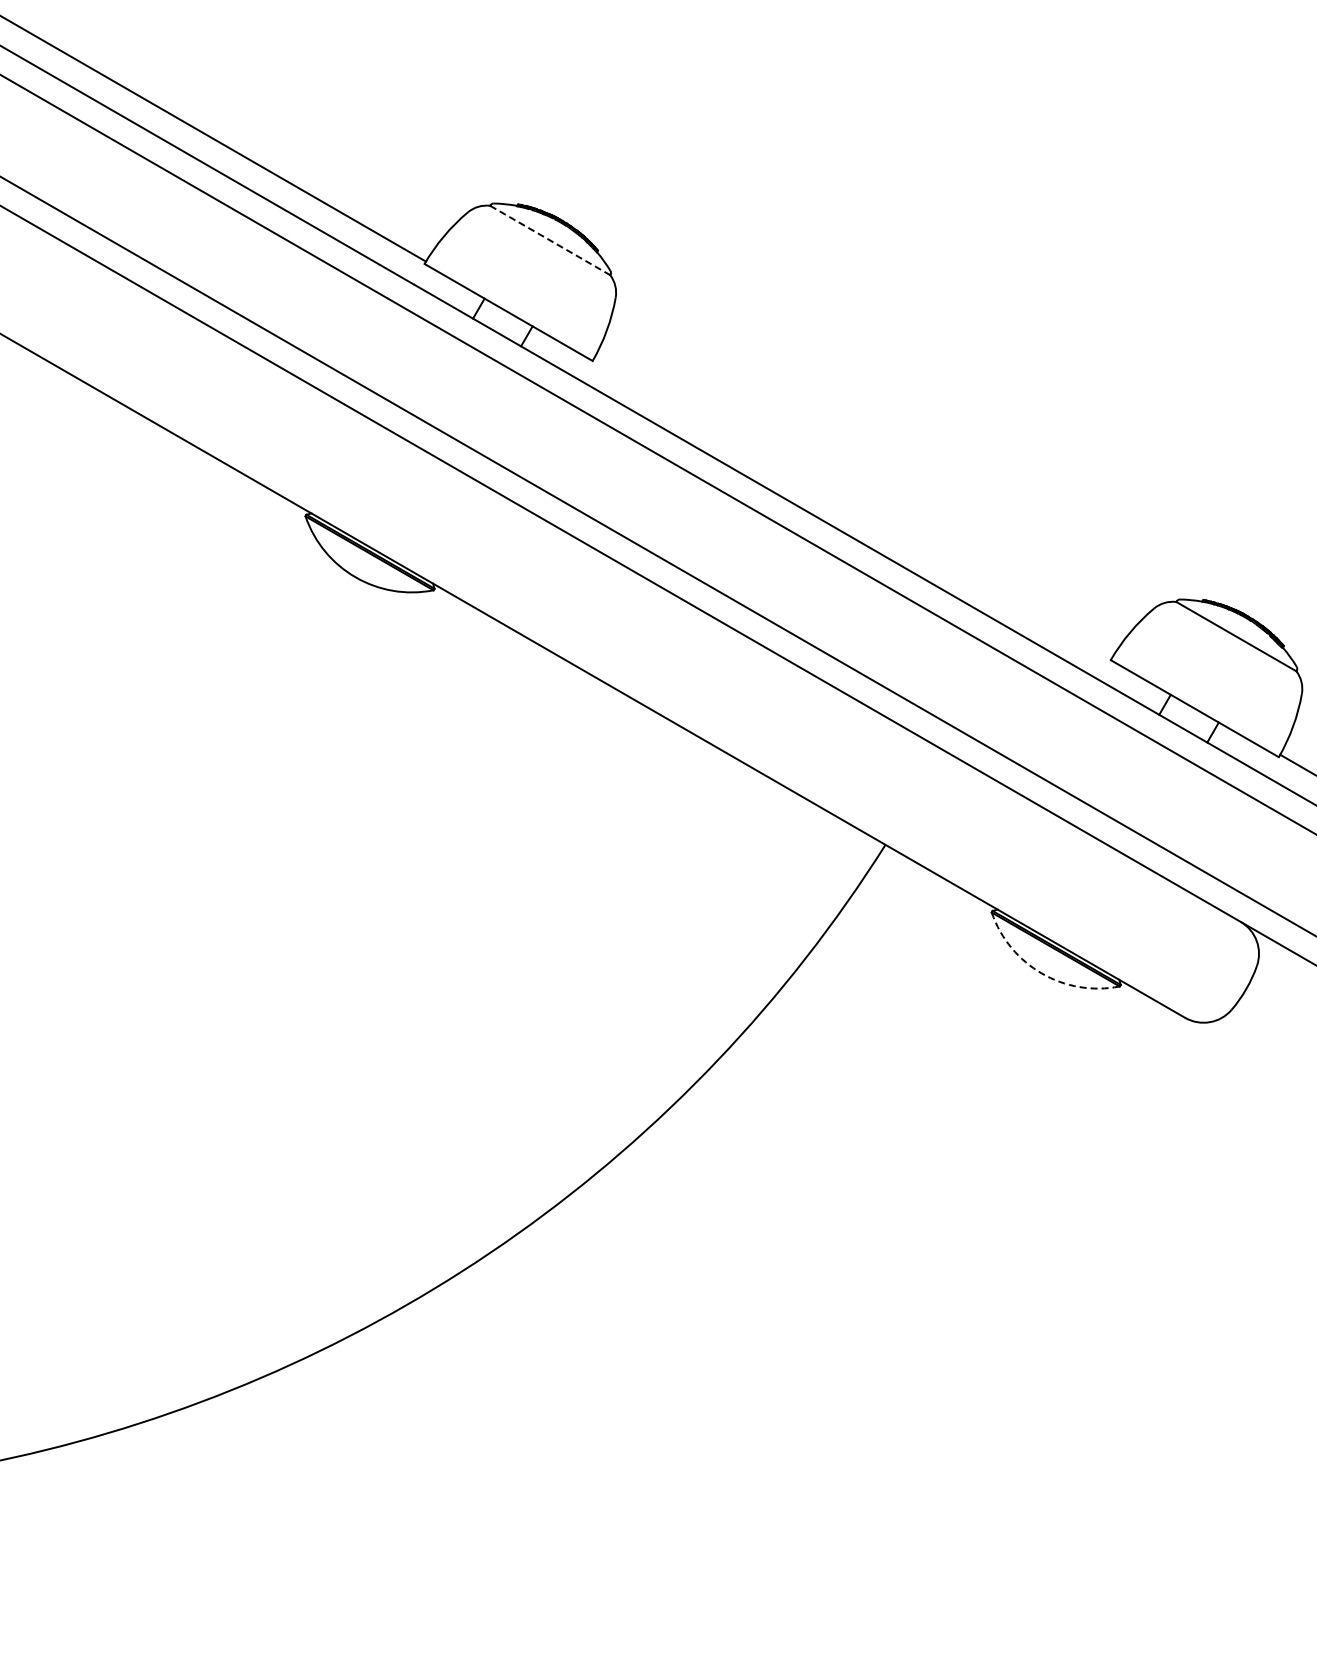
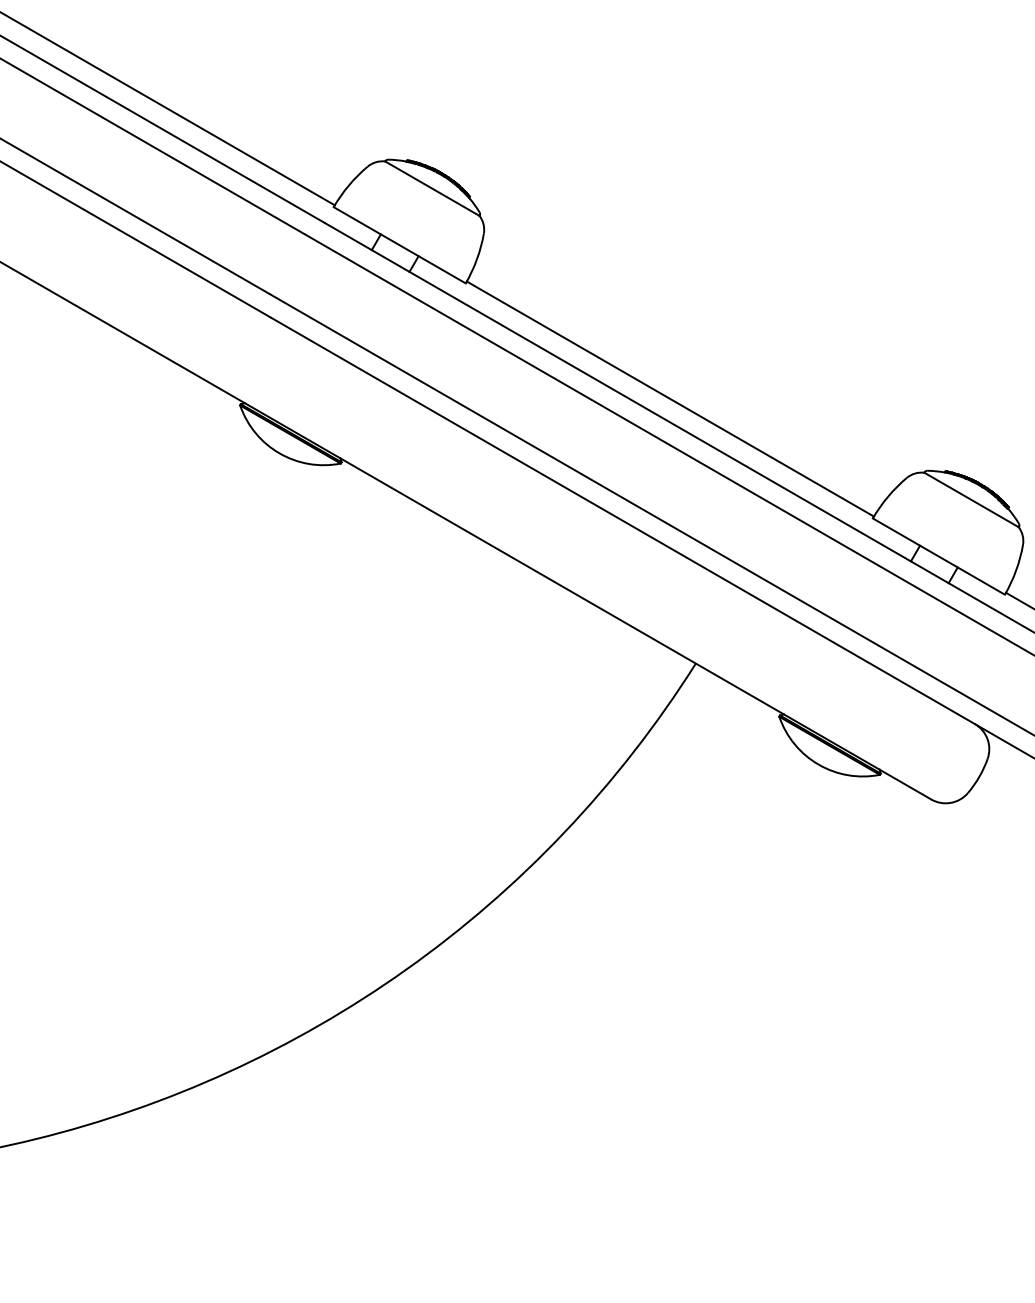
line: (550, 240) -> (432, 188), dashed -> solid
line: (853, 507) -> (670, 398), added
arc: (1041, 973) -> (818, 764), dashed -> solid

